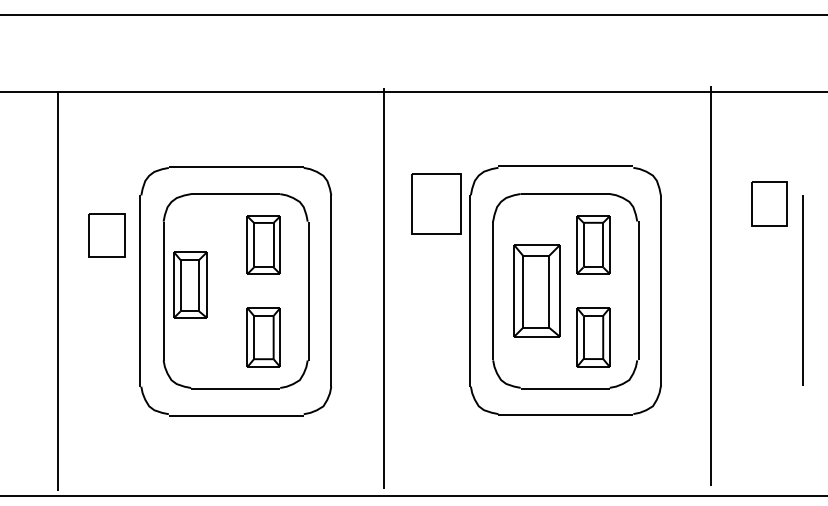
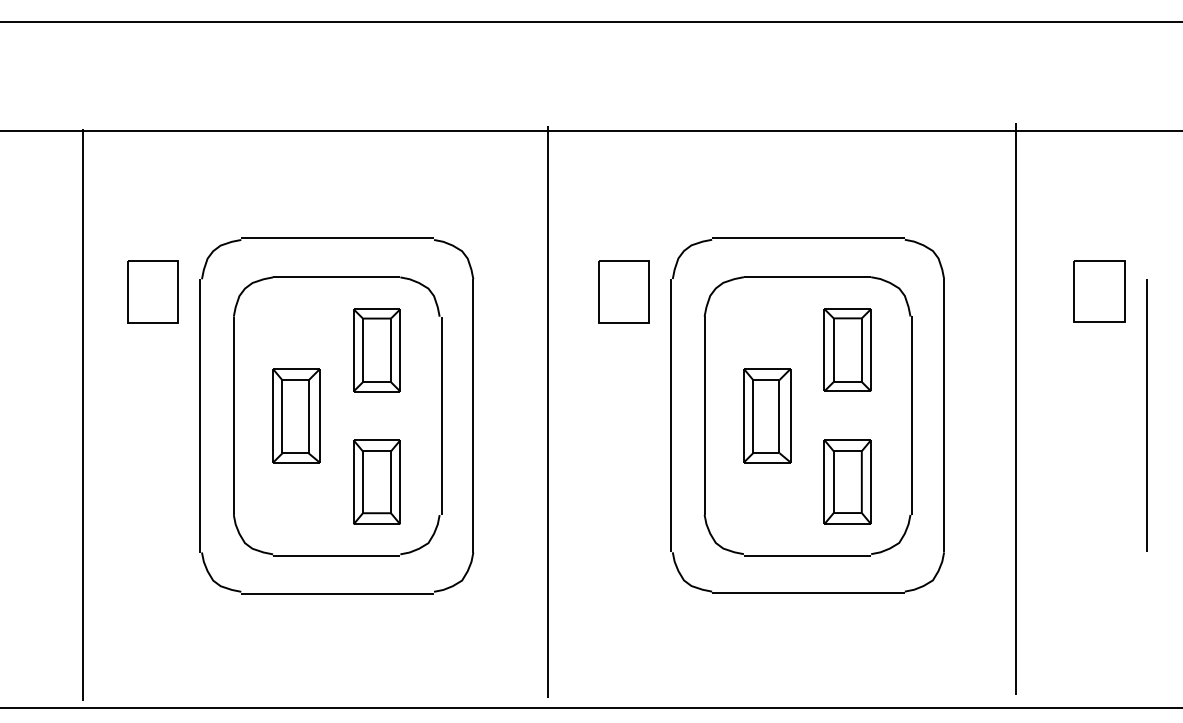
part: (436, 204) -> (623, 292), size x0.71
part: (106, 235) -> (152, 292), moved
part: (190, 284) -> (296, 415), moved
part: (536, 290) -> (766, 415), size x0.71

